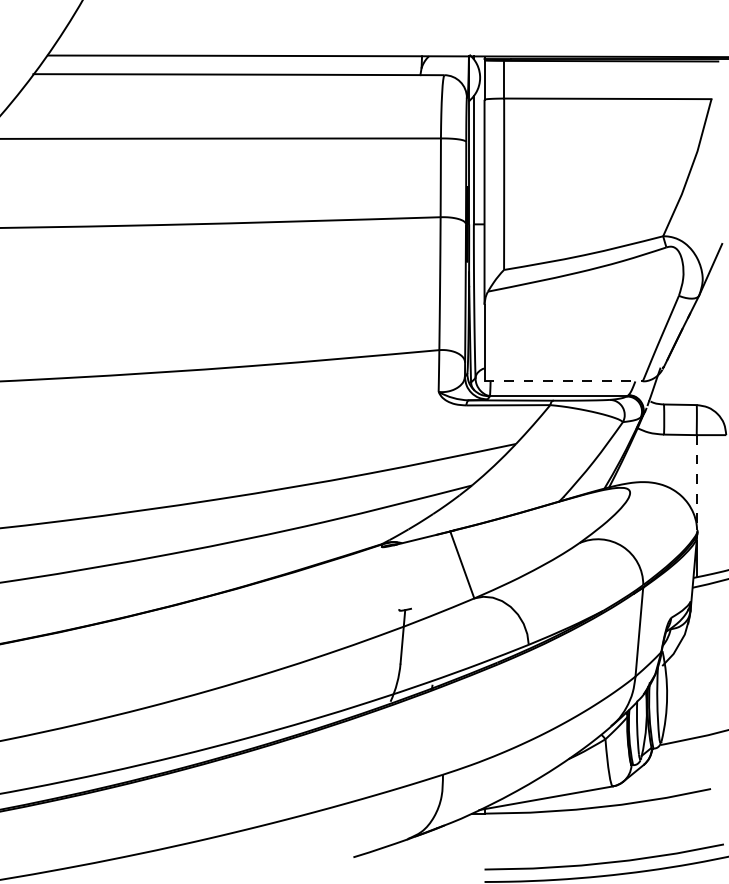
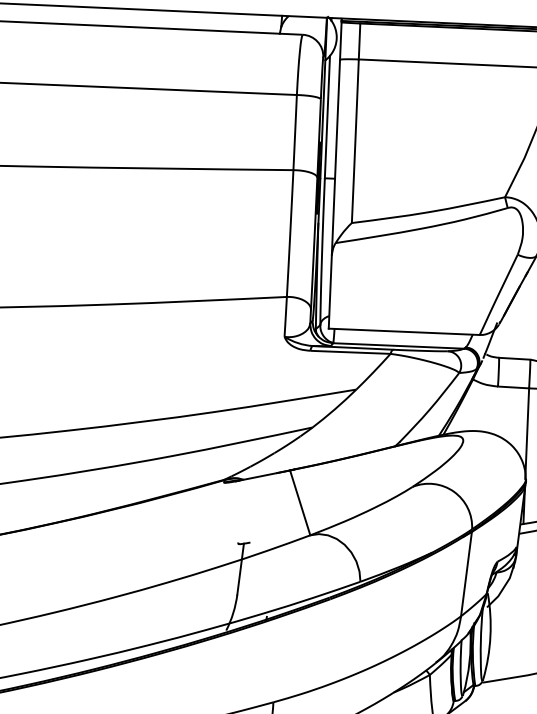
line: (564, 381) -> (405, 331), dashed -> solid
line: (696, 482) -> (527, 433), dashed -> solid

